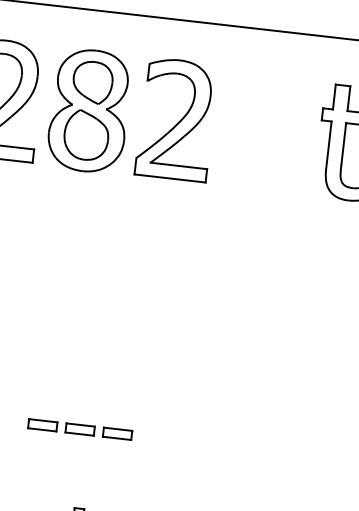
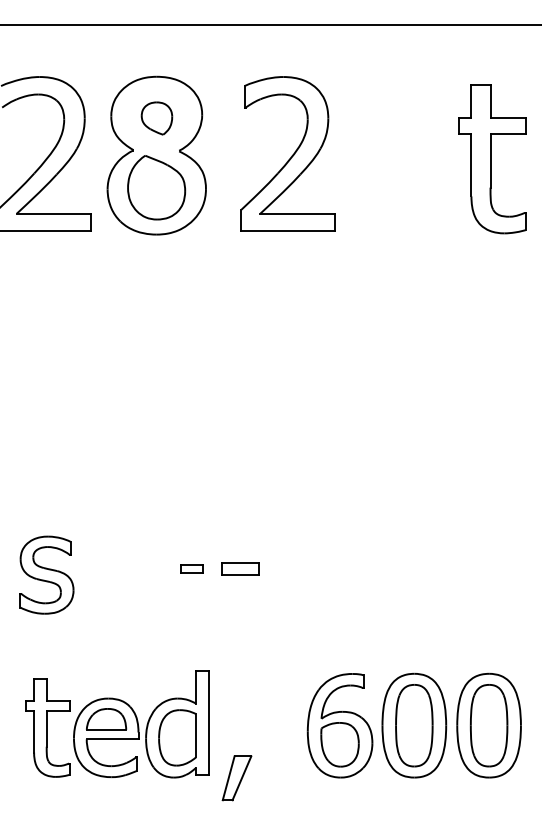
part: (92, 82) -> (156, 118), size x0.6
part: (176, 119) -> (287, 153), moved
part: (42, 424) -> (142, 568), removed
part: (80, 429) -> (191, 568), size x0.6

